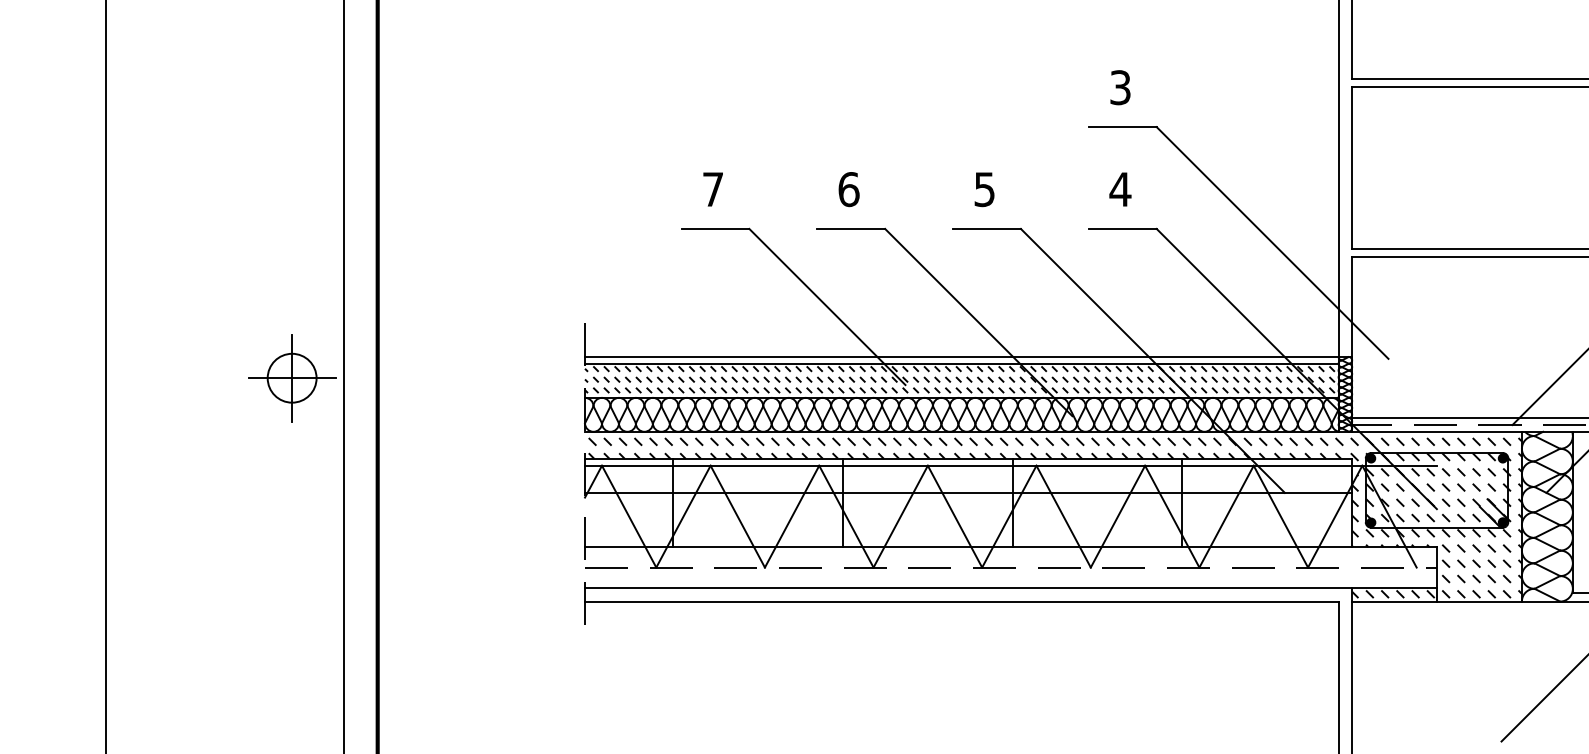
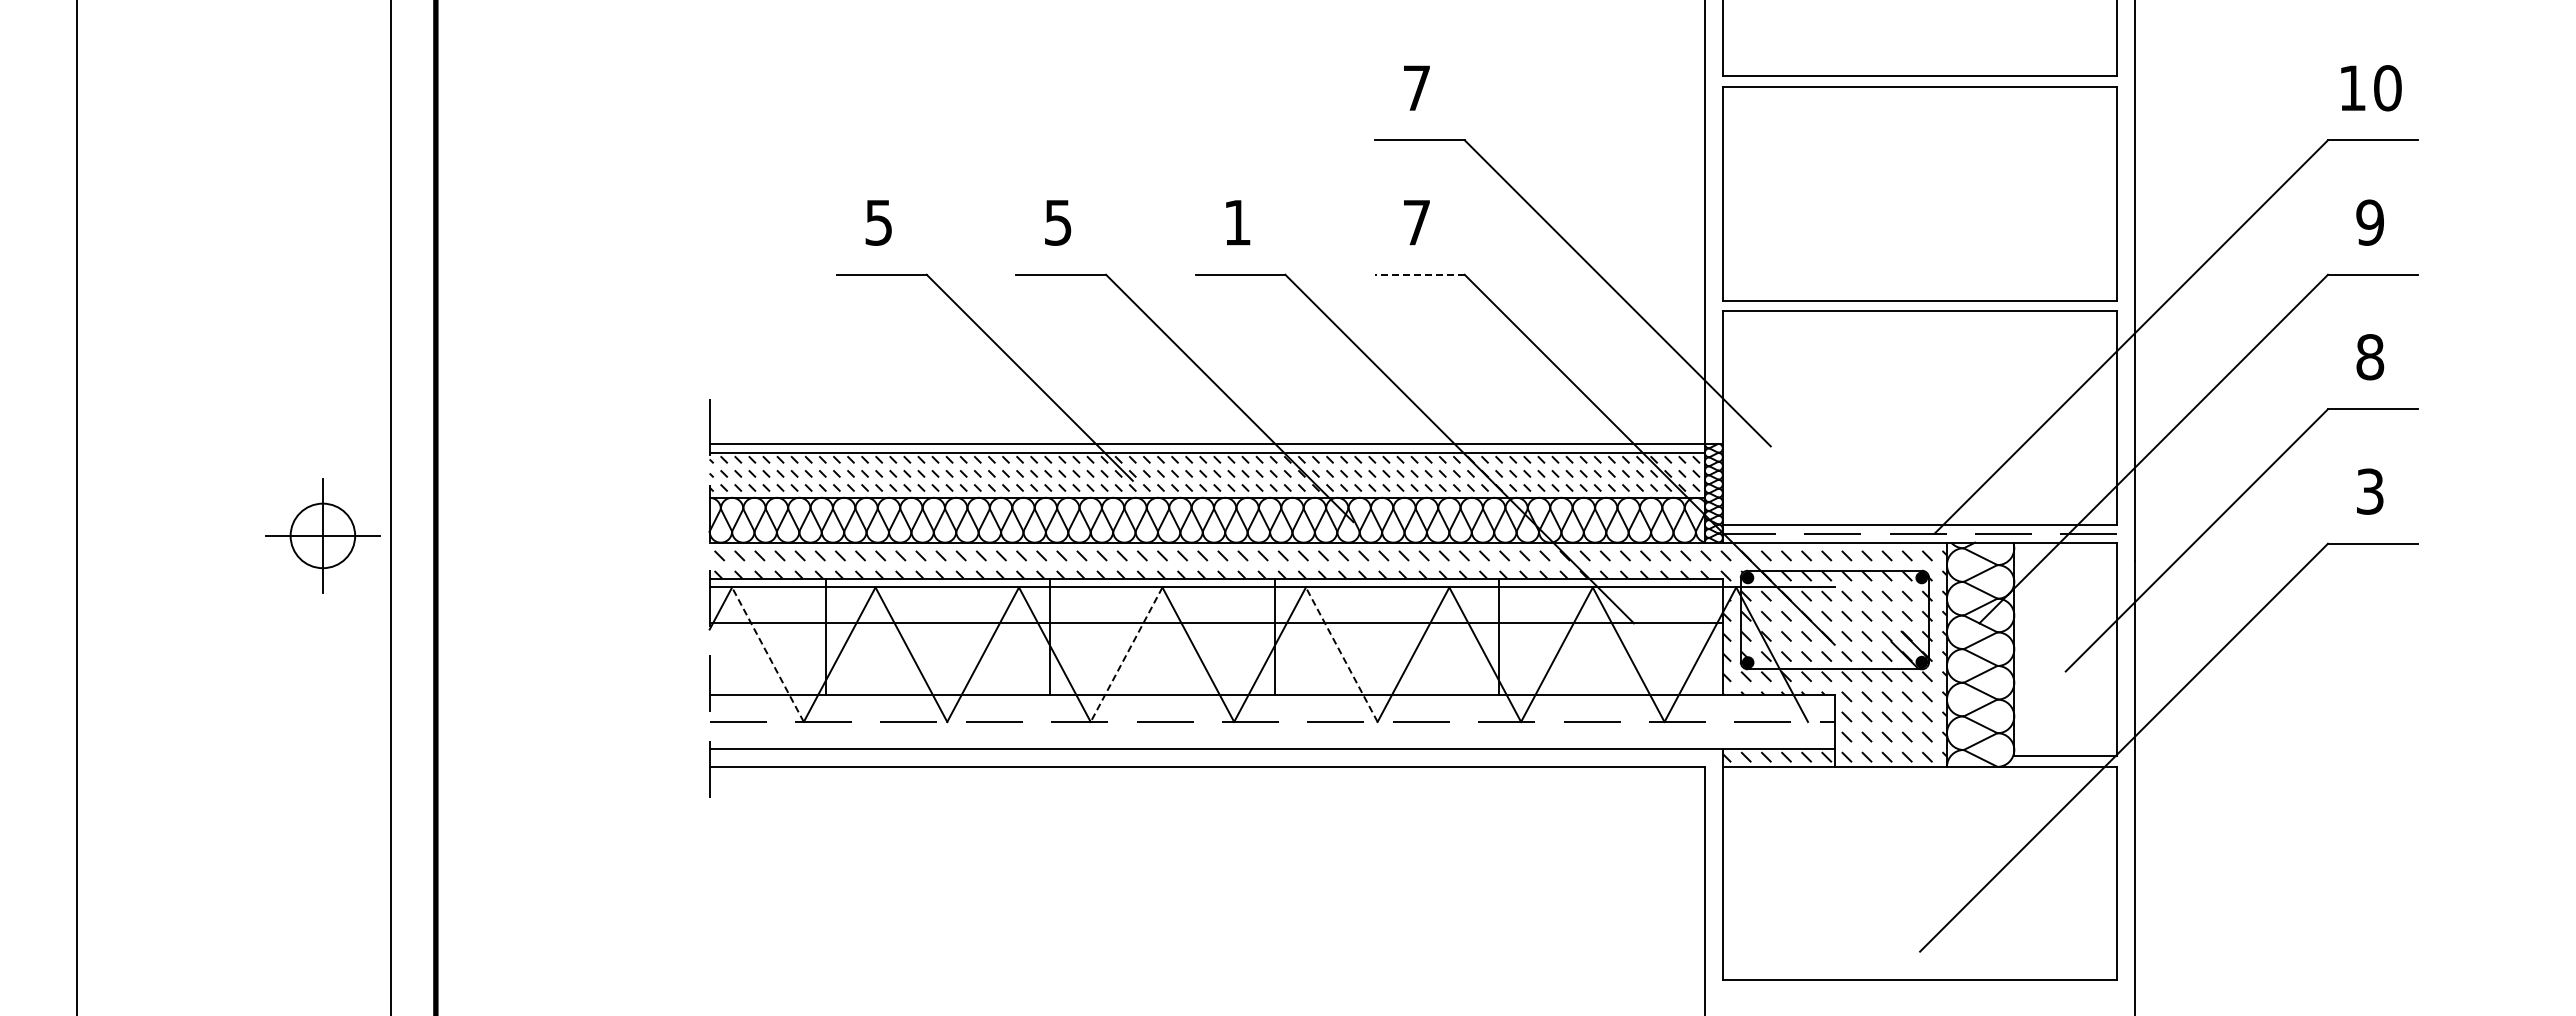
text: (1120, 87) -> (1416, 88), 3 -> 7
text: (712, 189) -> (878, 222), 7 -> 5
text: (849, 189) -> (1058, 222), 6 -> 5
text: (984, 189) -> (1237, 222), 5 -> 1
text: (1120, 189) -> (1416, 222), 4 -> 7
line: (1122, 228) -> (1419, 274), solid -> dashed
part: (291, 377) -> (322, 535), moved
line: (628, 516) -> (767, 654), solid -> dashed
line: (1063, 516) -> (1341, 654), solid -> dashed
line: (900, 517) -> (1126, 655), solid -> dashed

